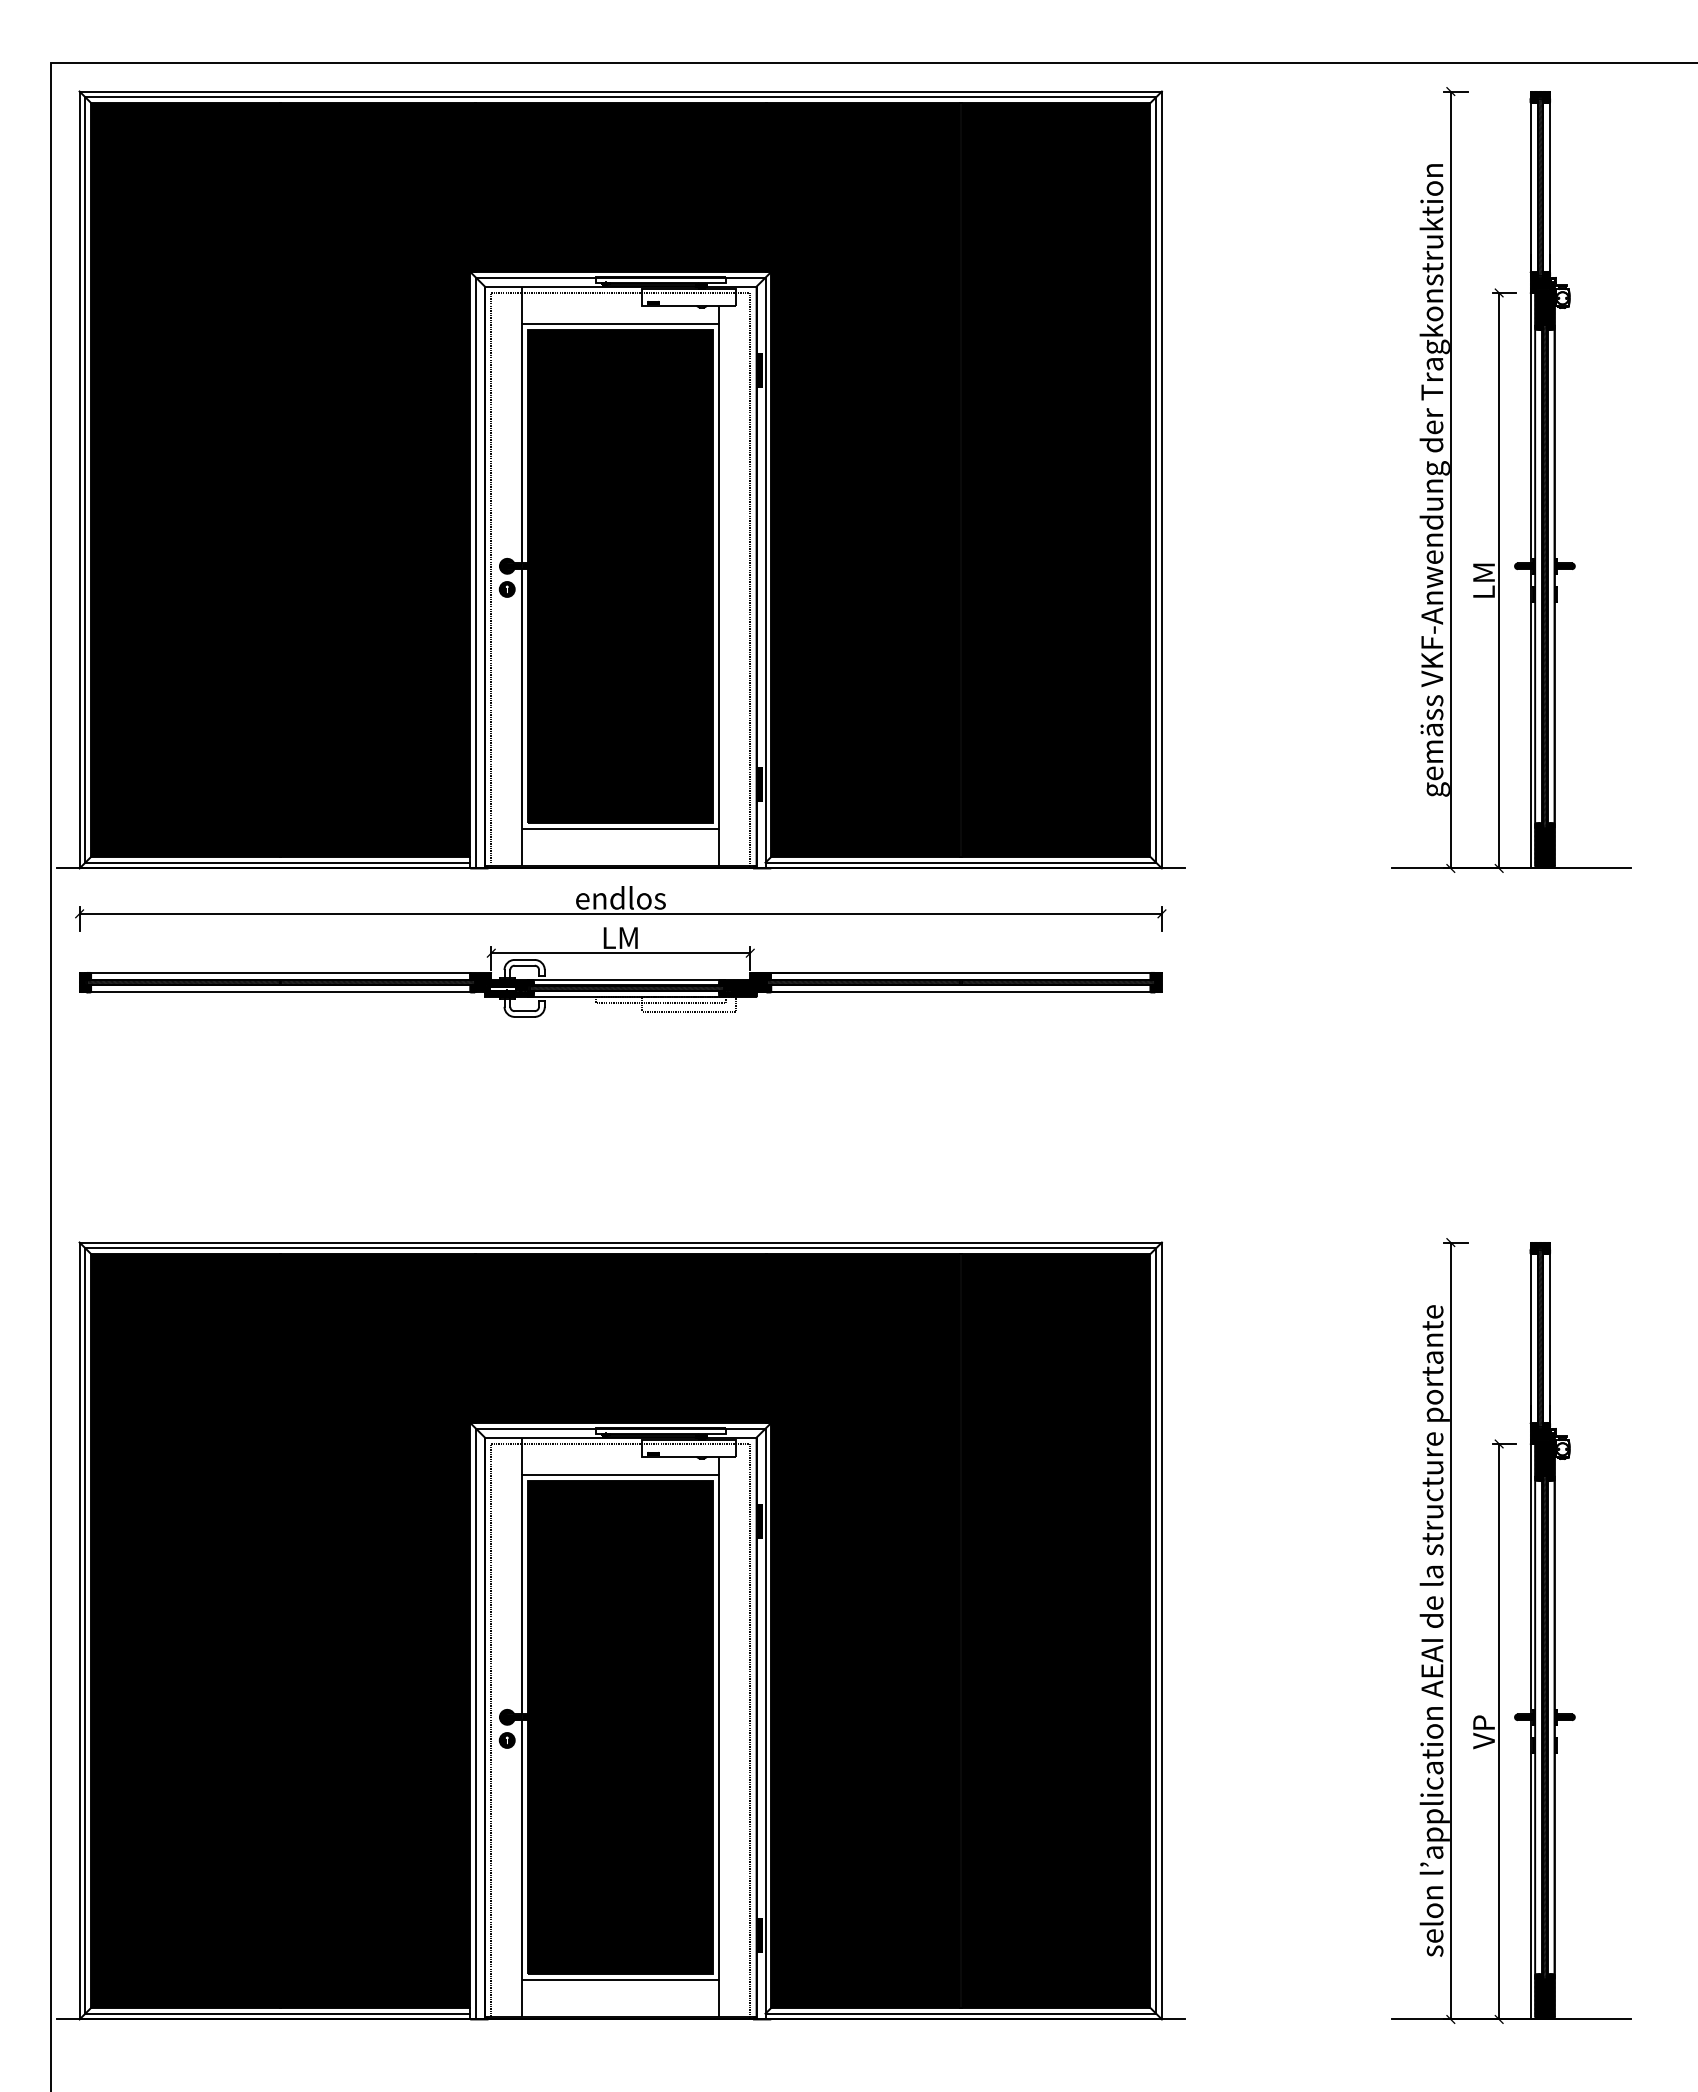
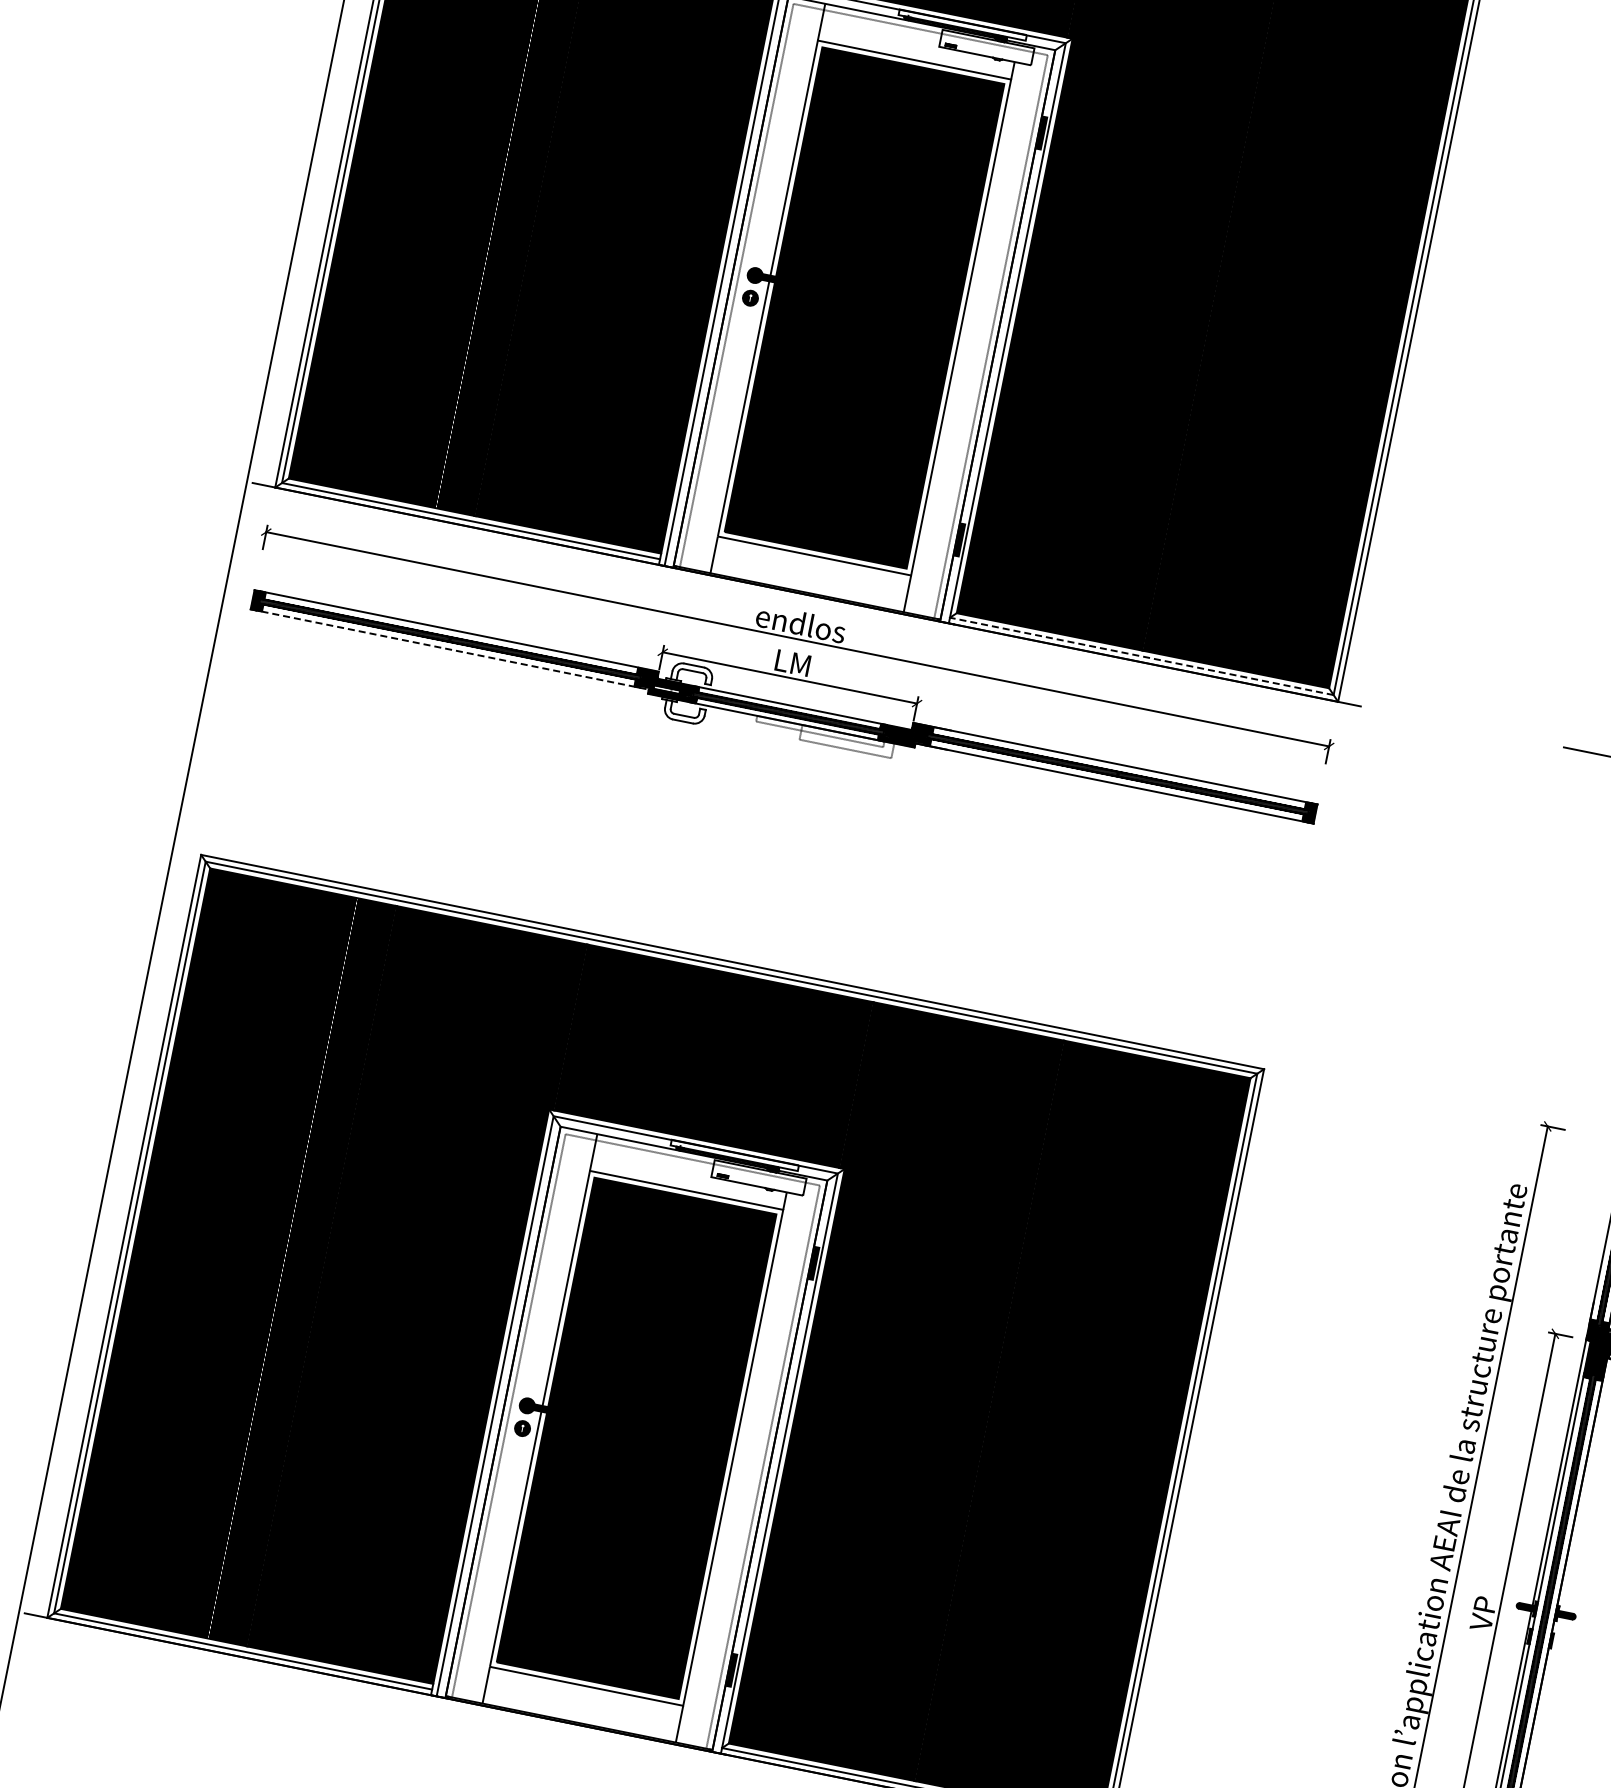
line: (960, 862) -> (1141, 656), solid -> dashed
line: (283, 992) -> (450, 649), solid -> dashed

